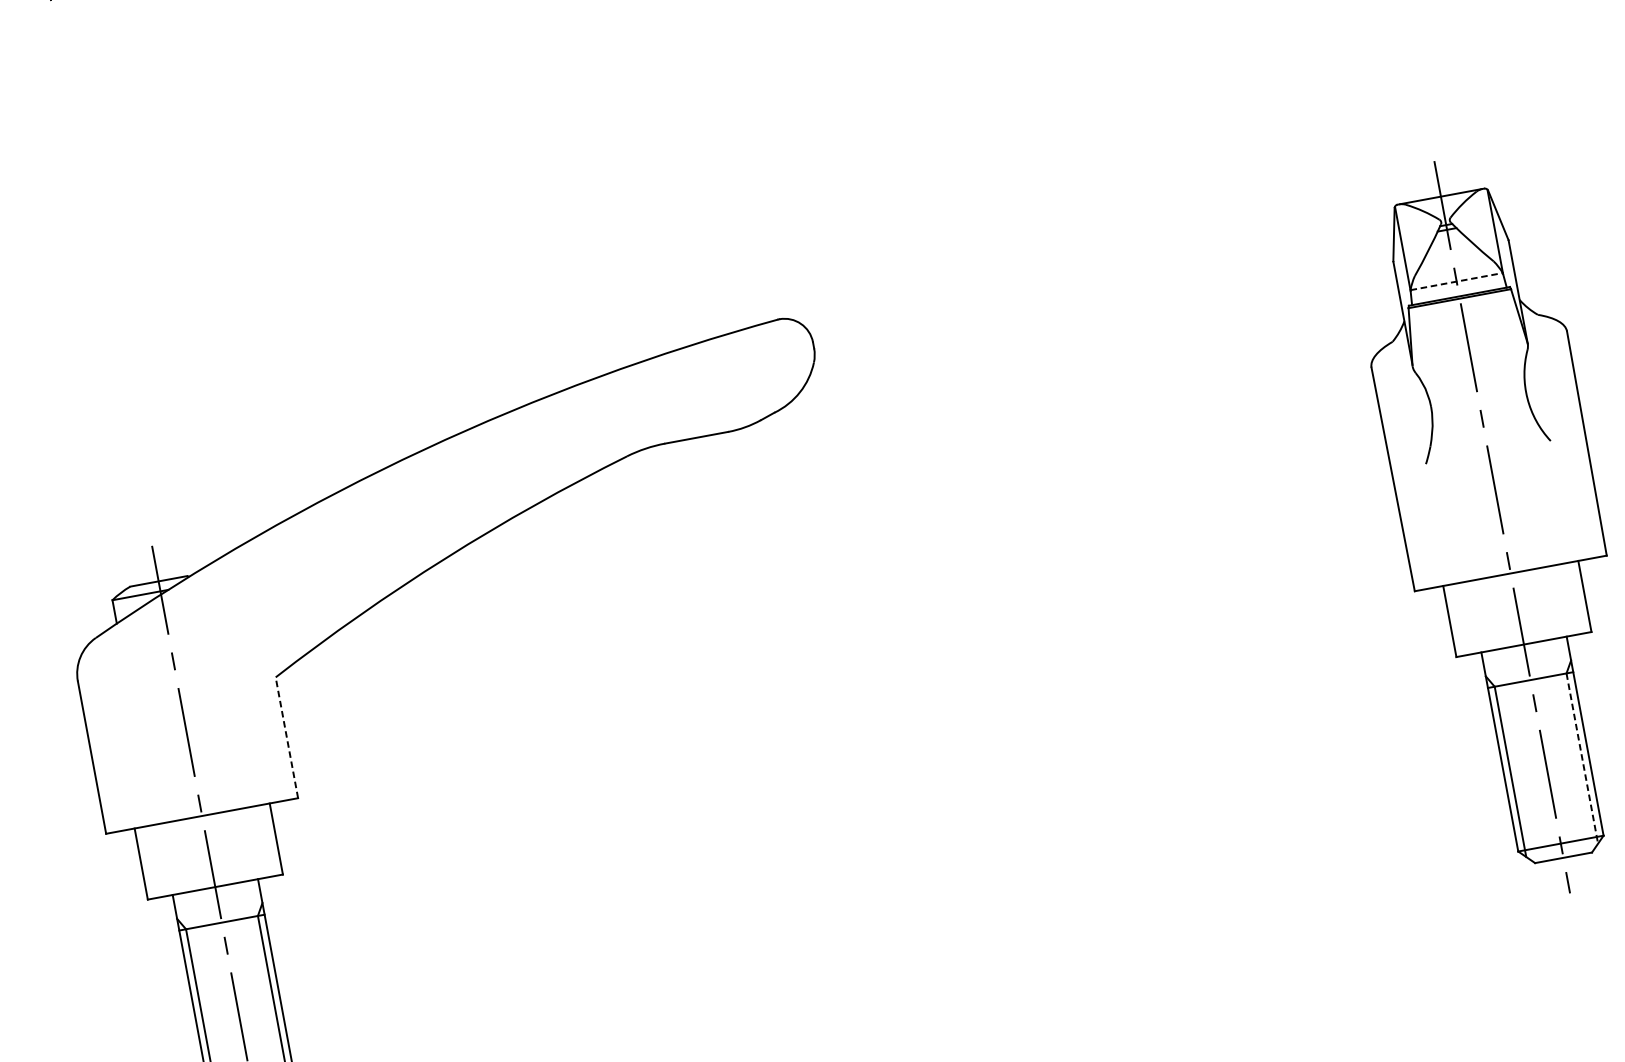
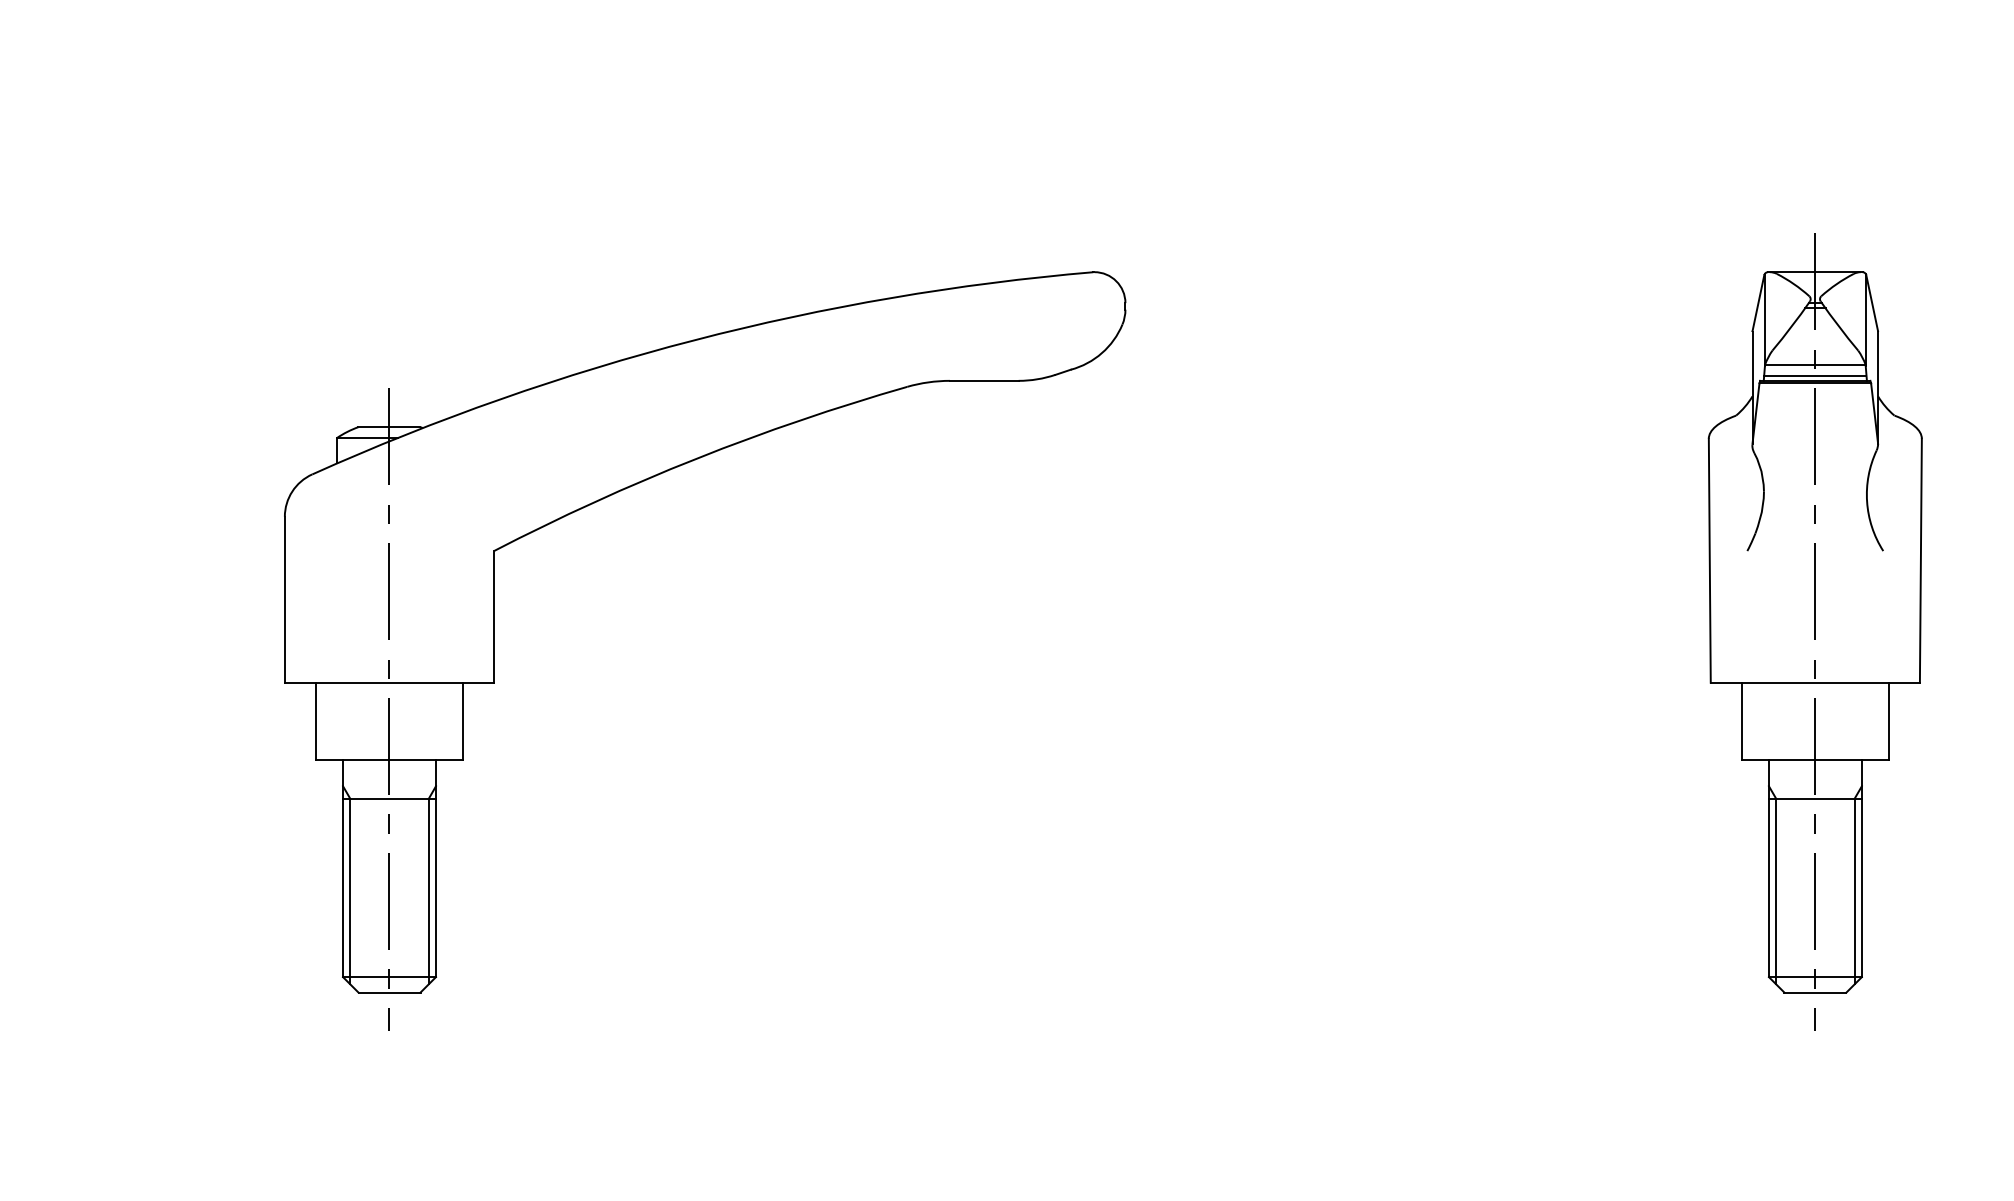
line: (1456, 281) -> (1815, 364), dashed -> solid
line: (1458, 291) -> (1815, 375), added
line: (287, 737) -> (494, 616), dashed -> solid
line: (1582, 758) -> (1854, 891), dashed -> solid

